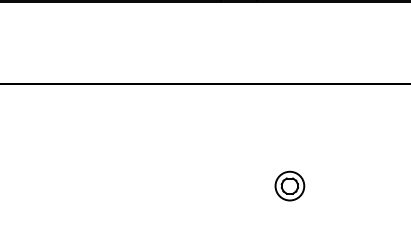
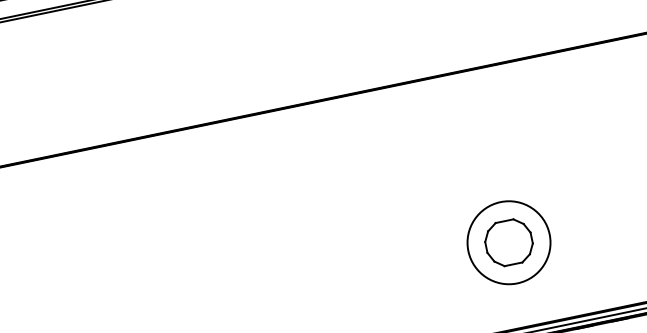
part: (289, 185) -> (508, 241), size x1.67

